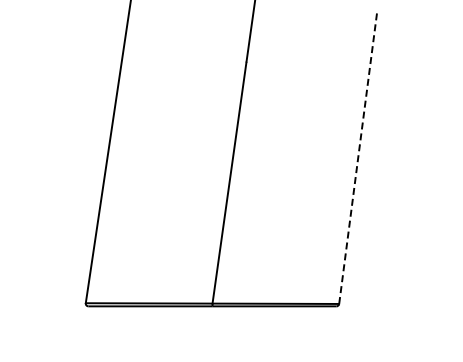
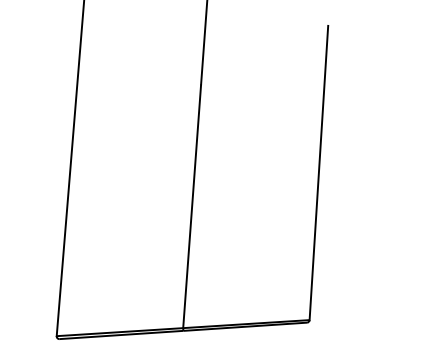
line: (358, 157) -> (319, 172), dashed -> solid

